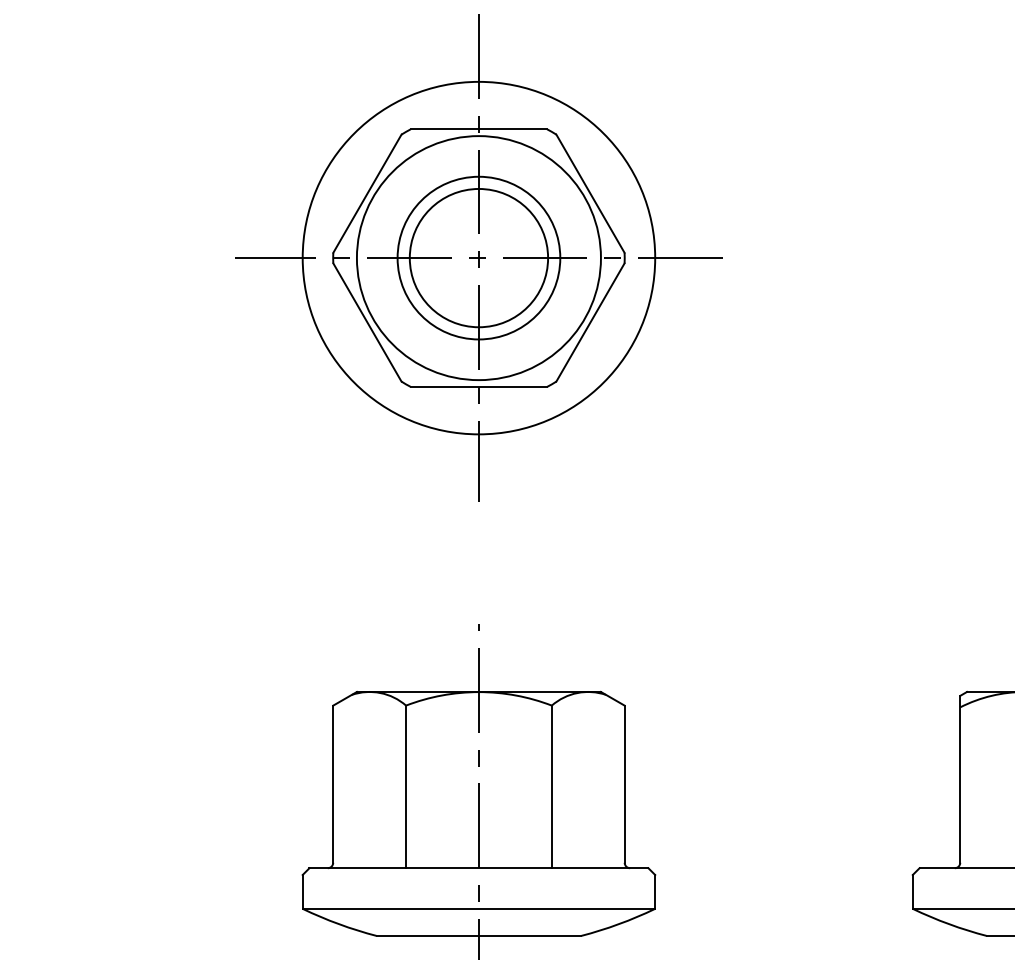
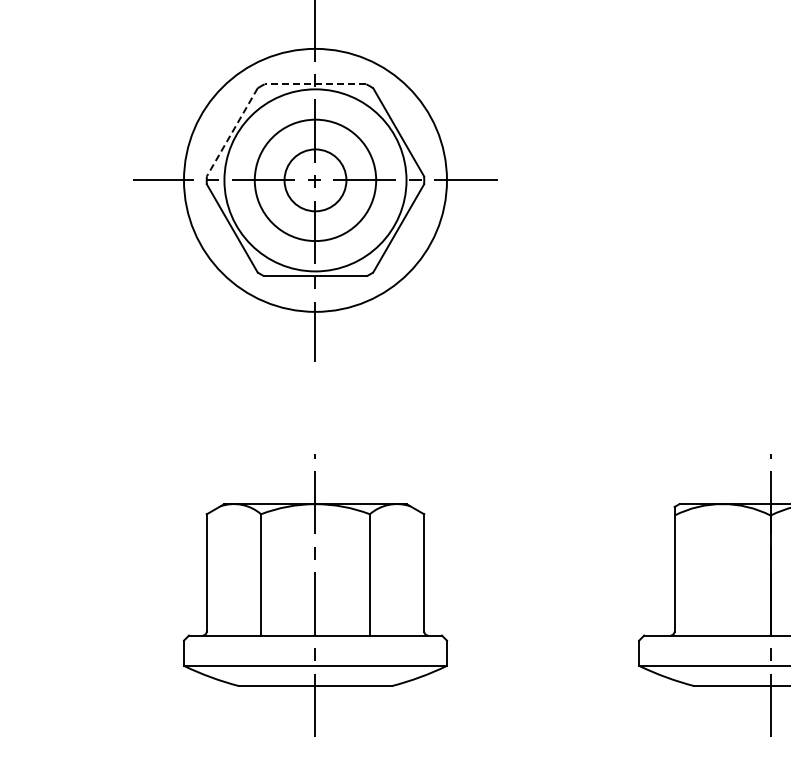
line: (478, 129) -> (315, 84), solid -> dashed
line: (367, 193) -> (232, 132), solid -> dashed
circle: (478, 256) -> (315, 179), size x0.6

